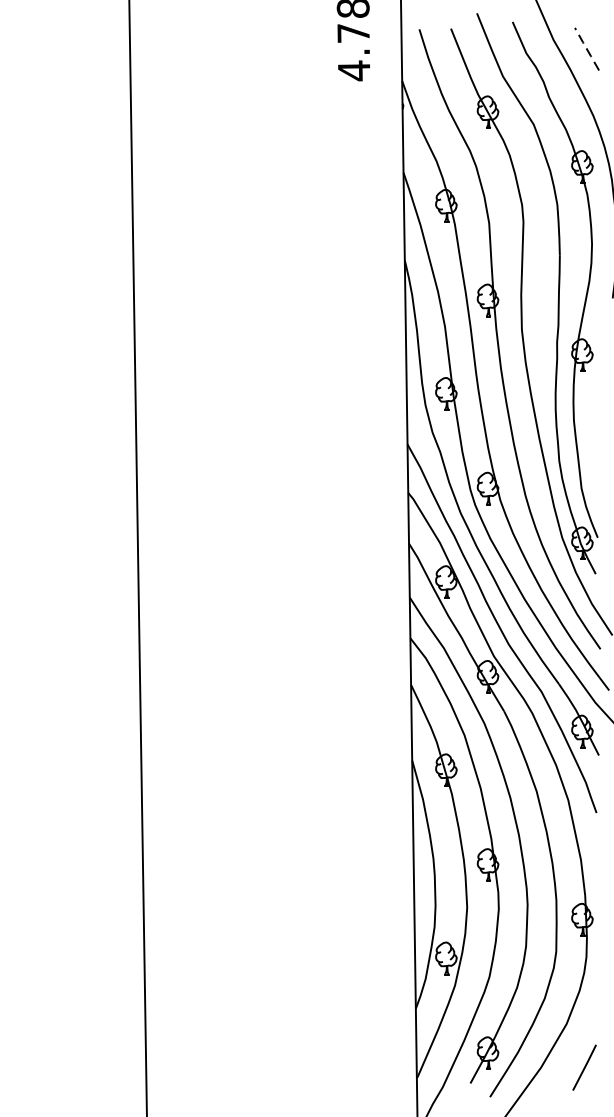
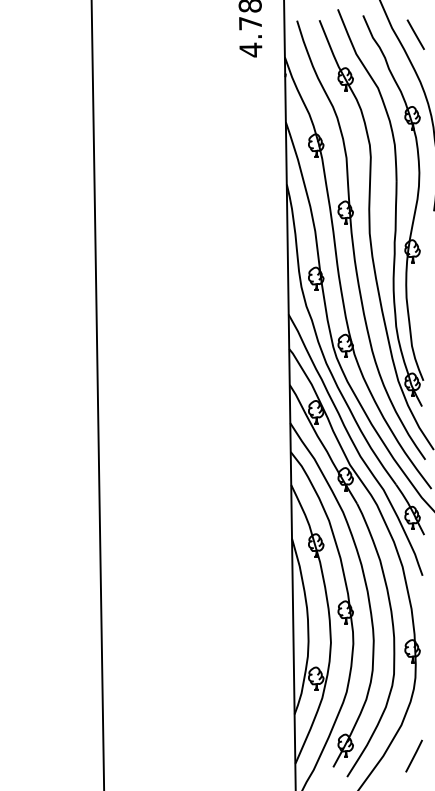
line: (586, 48) -> (415, 34), dashed -> solid

